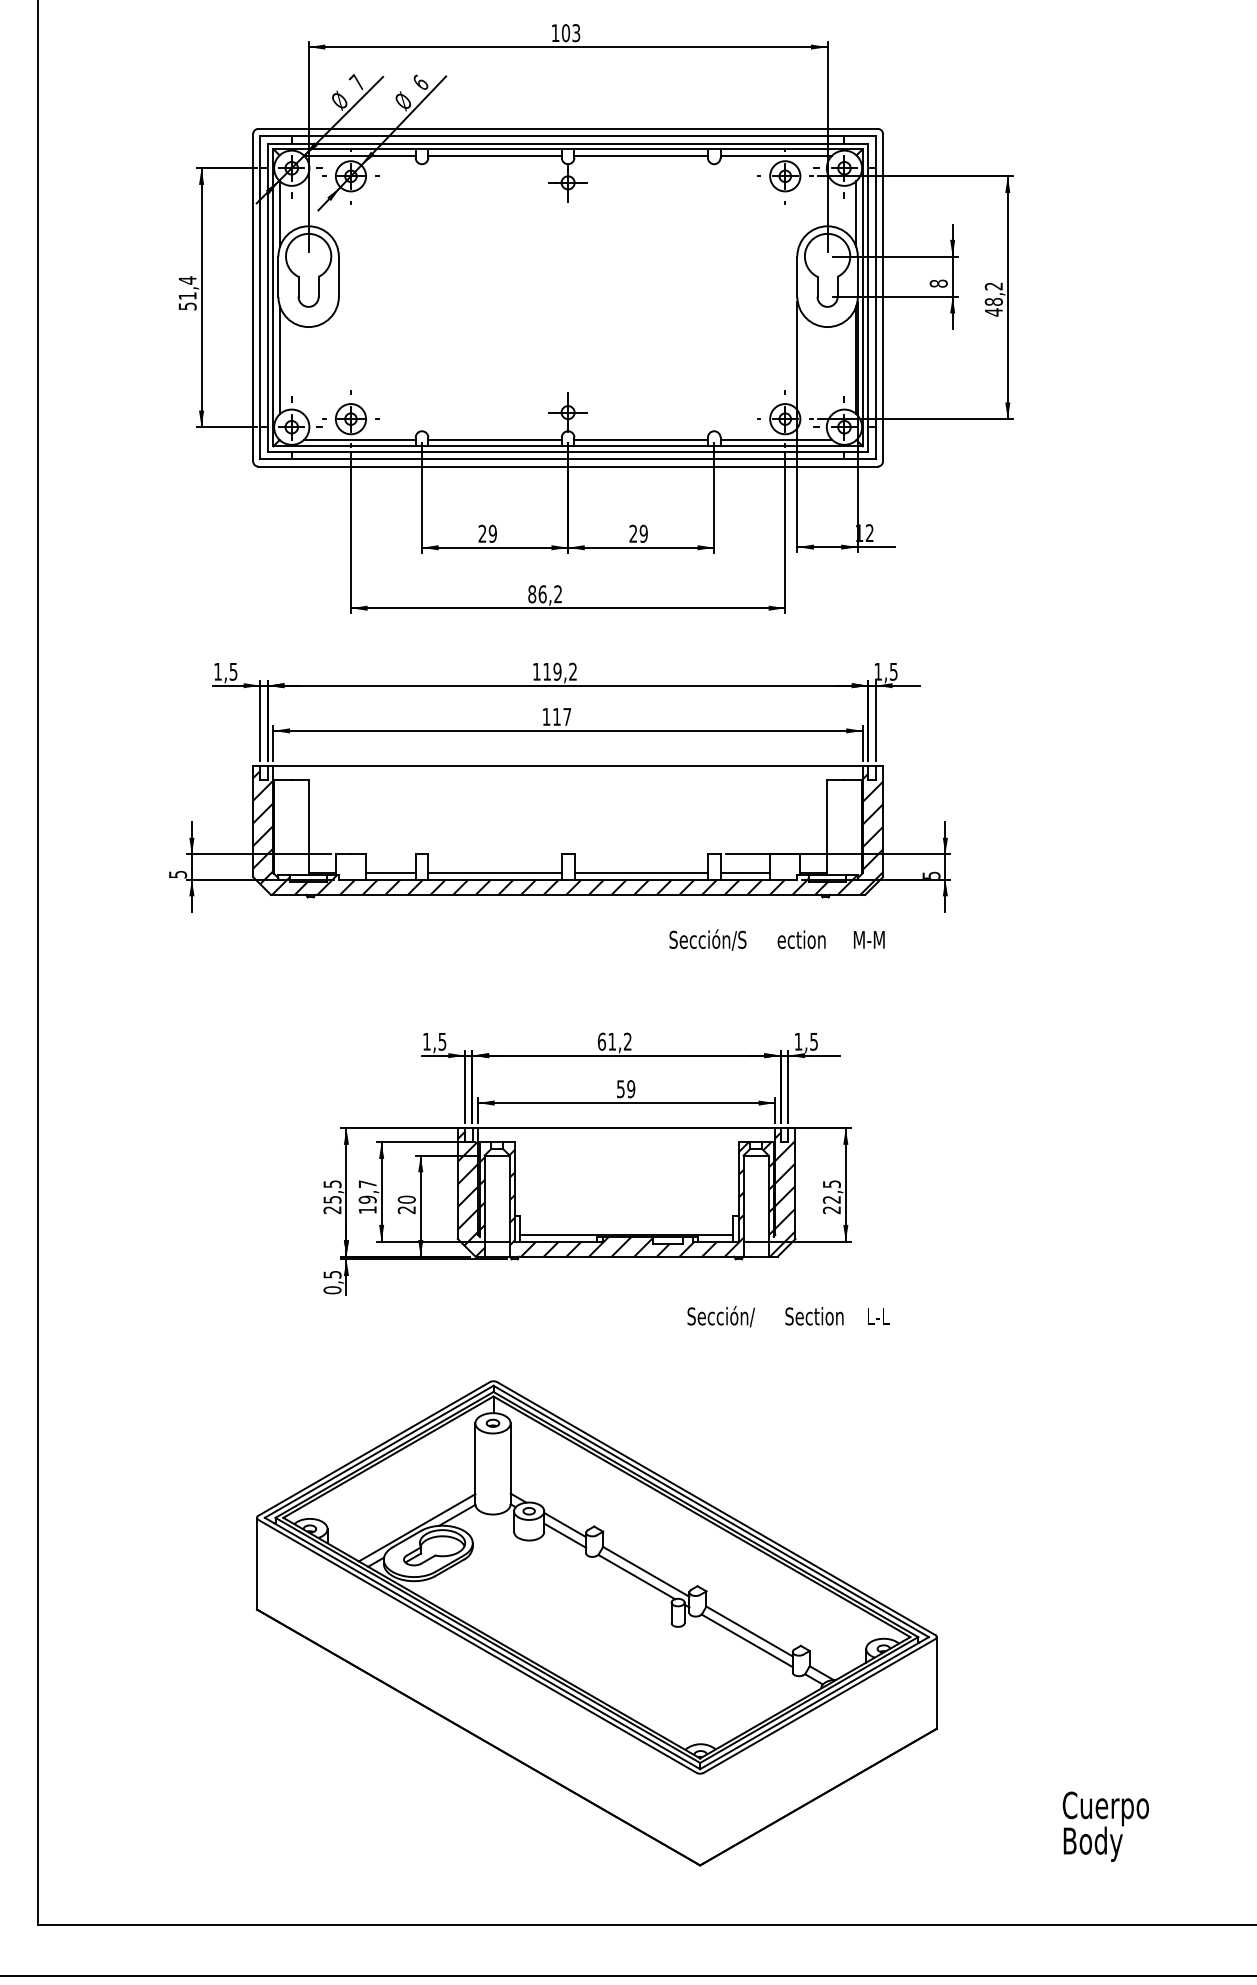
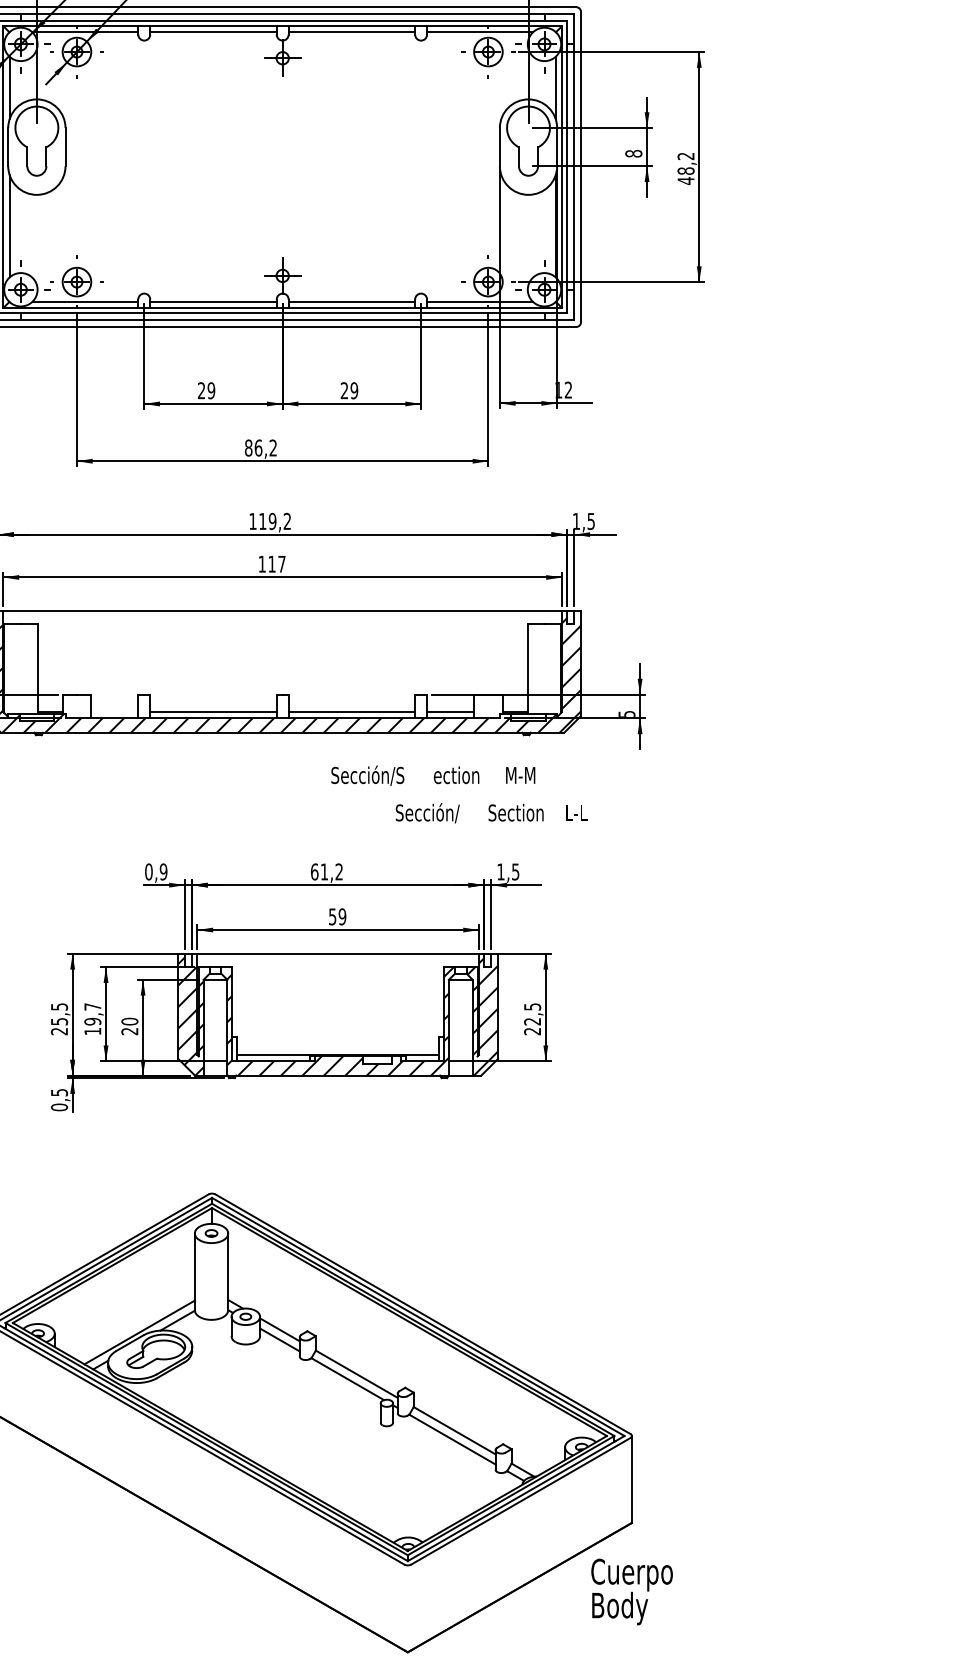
line: (390, 873) -> (114, 712), removed
text: (776, 939) -> (432, 775), moved
text: (434, 1041) -> (156, 871), 1,5 -> 0,9
text: (788, 1316) -> (491, 812), moved
text: (1105, 1826) -> (631, 1591), moved

